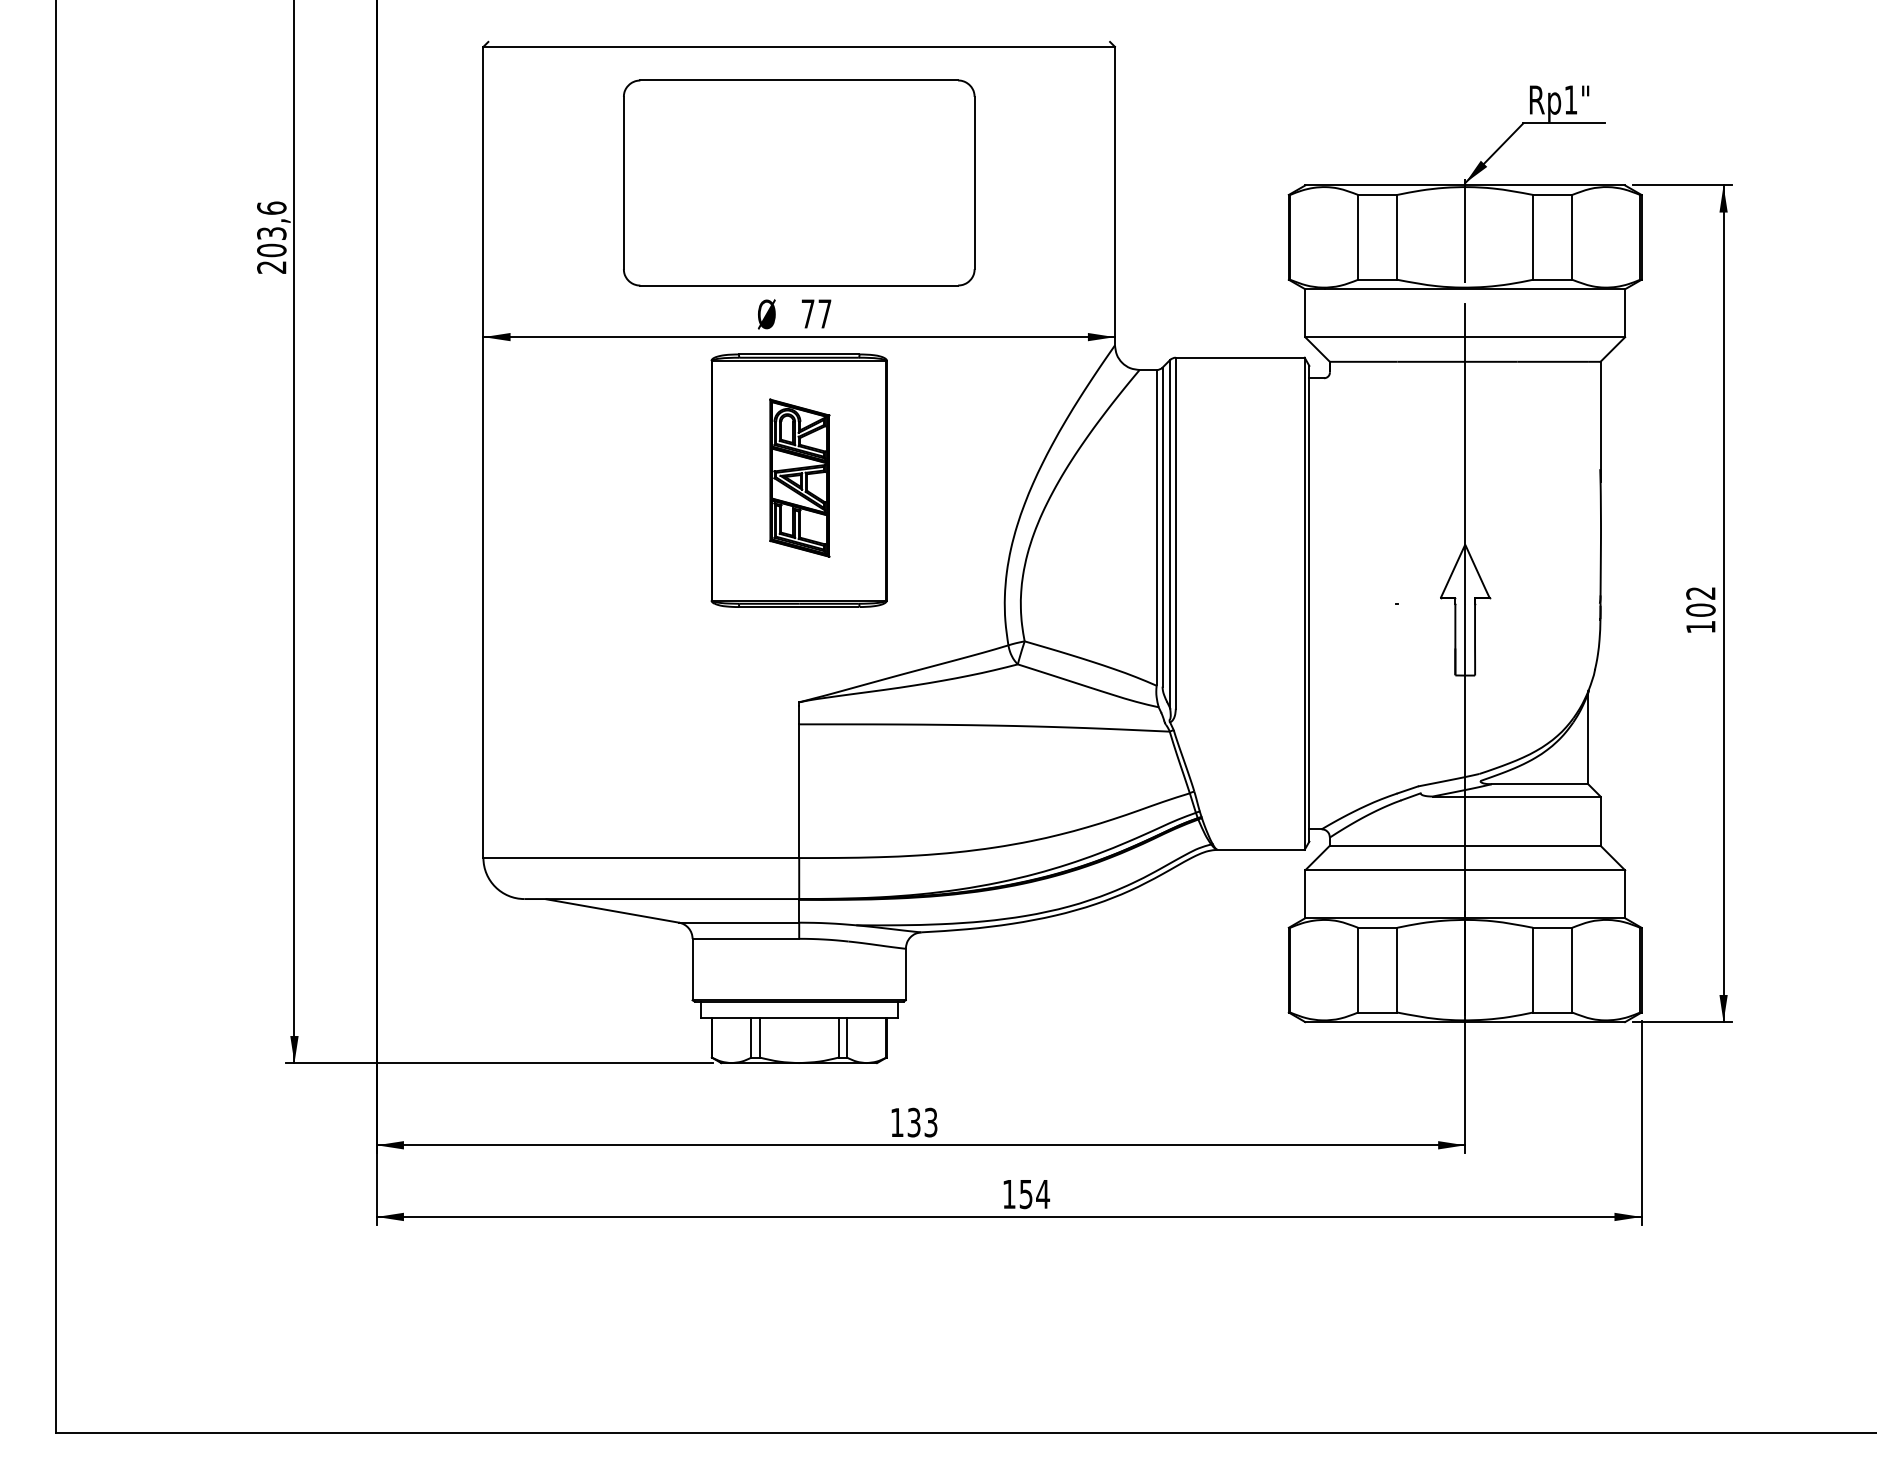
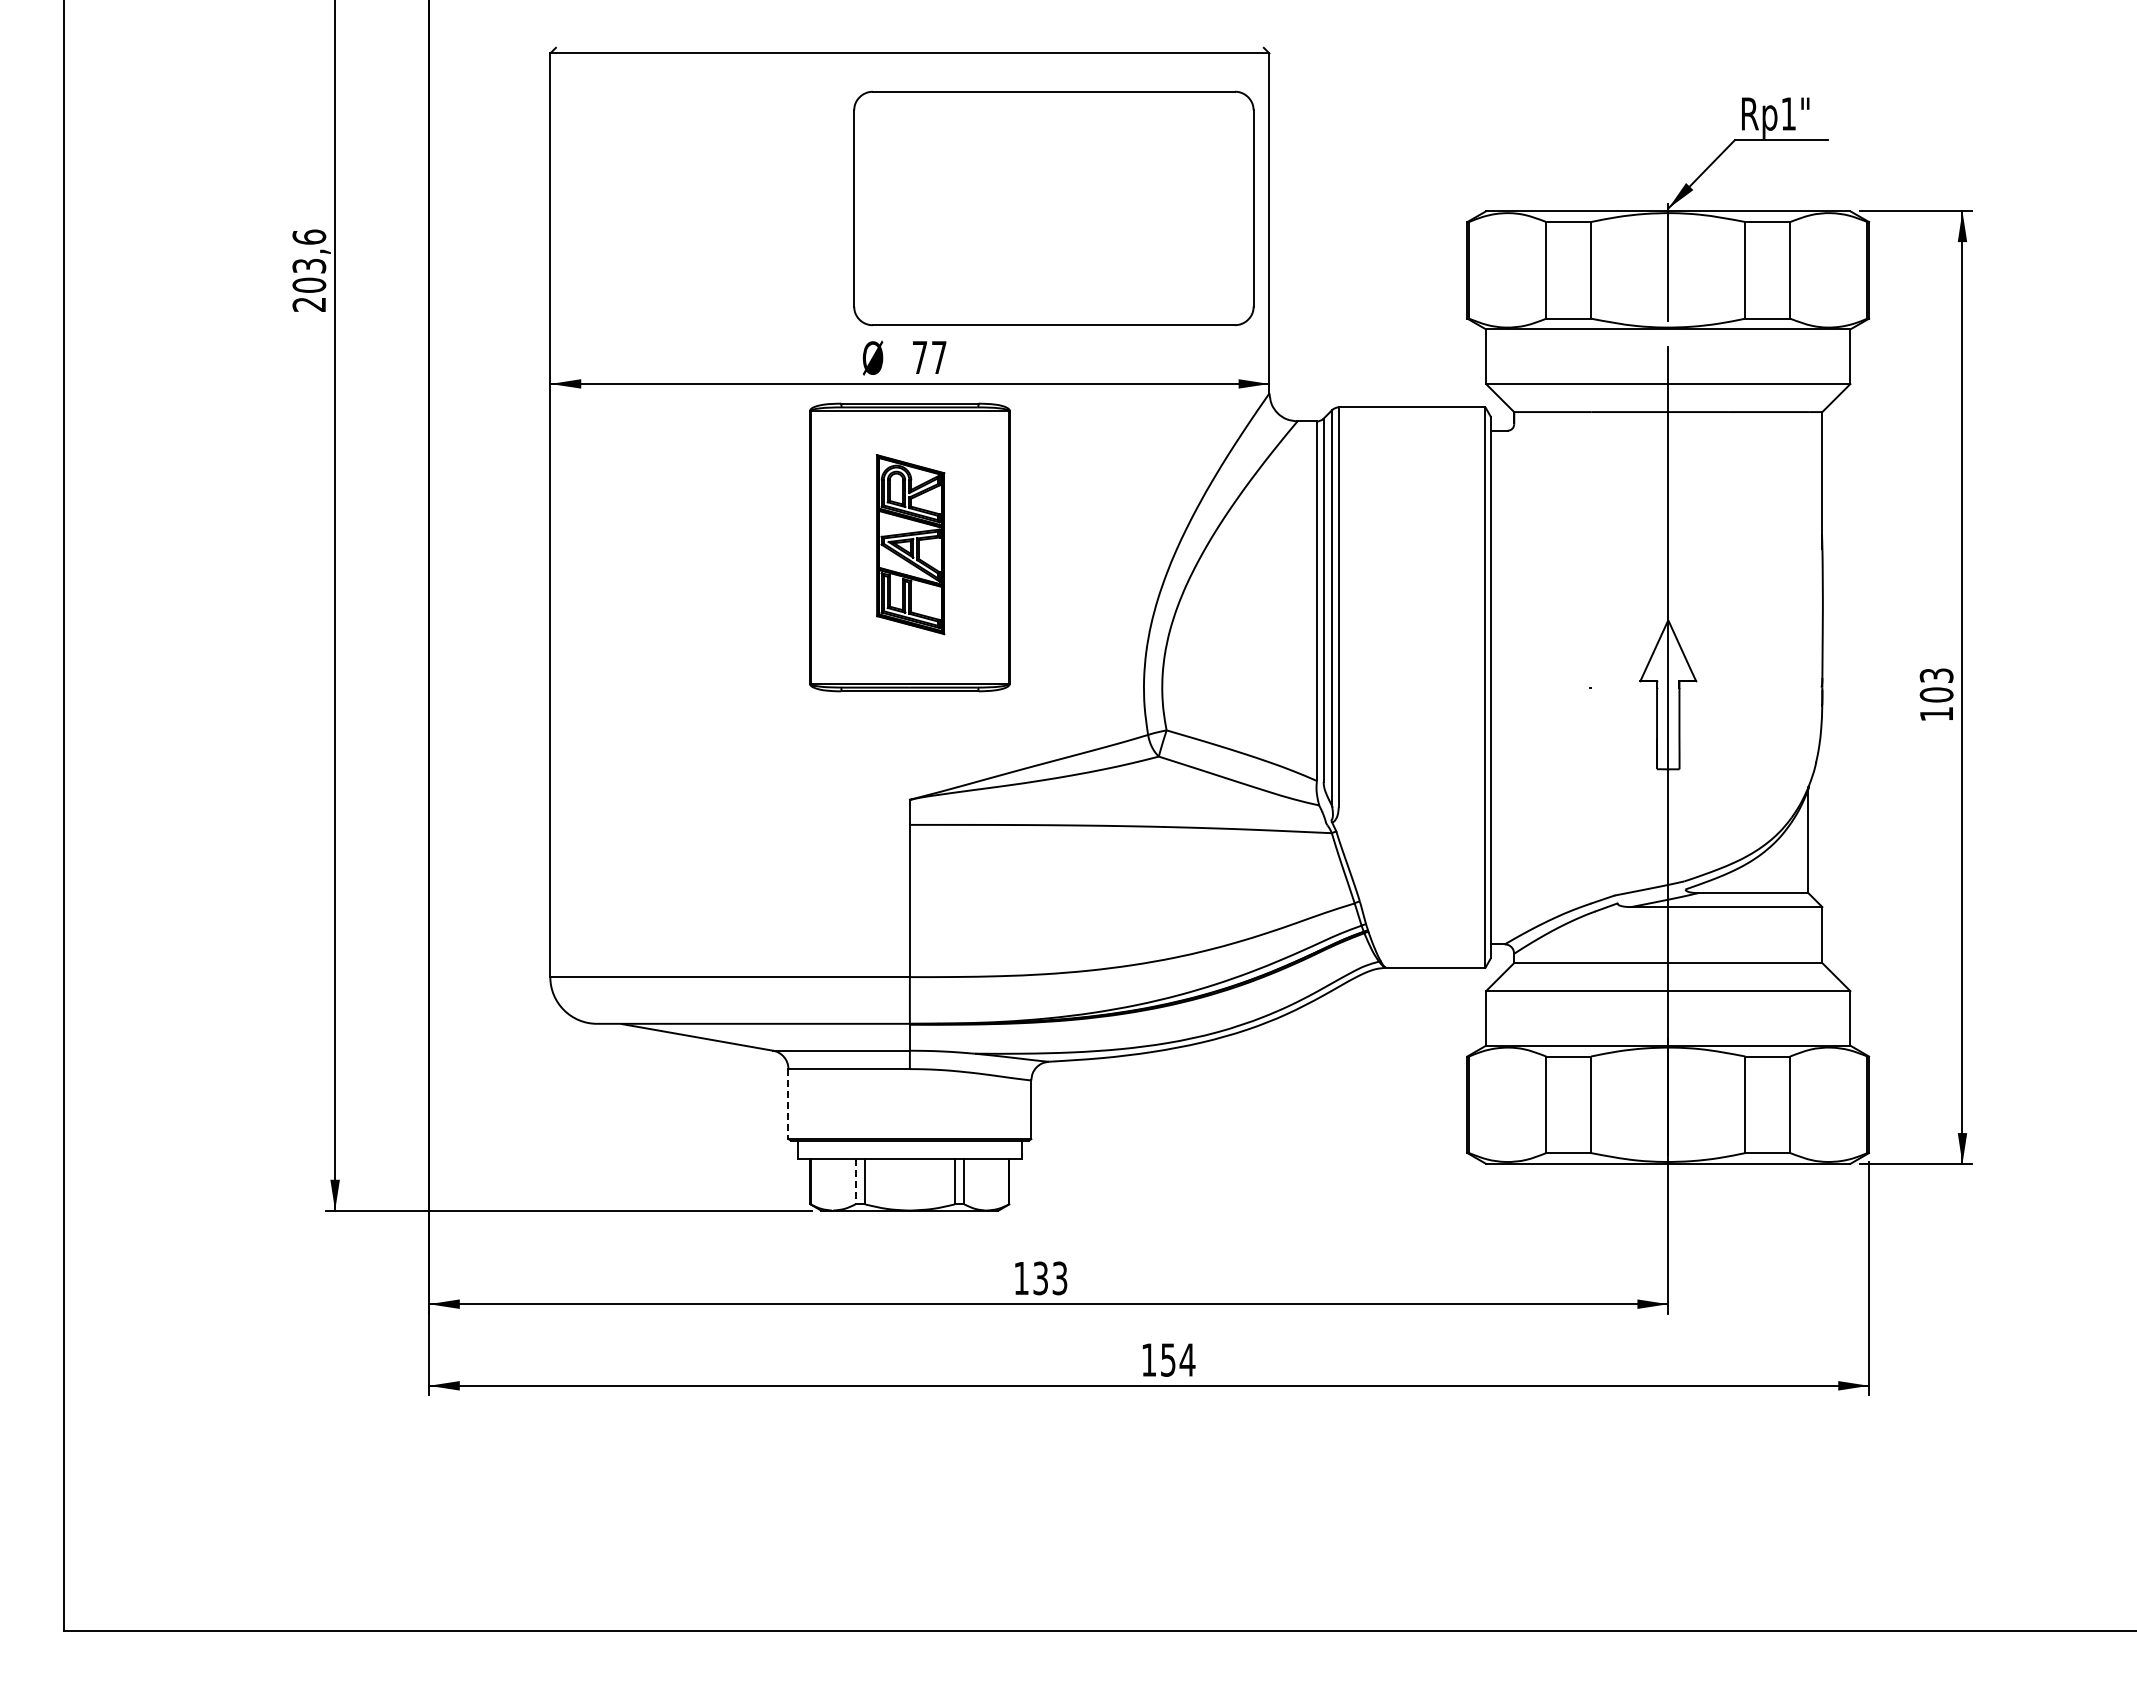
part: (798, 183) -> (1053, 208), moved
text: (1700, 593) -> (1936, 675), 102 -> 103
line: (692, 969) -> (788, 1104), solid -> dashed
line: (751, 1037) -> (855, 1181), solid -> dashed

